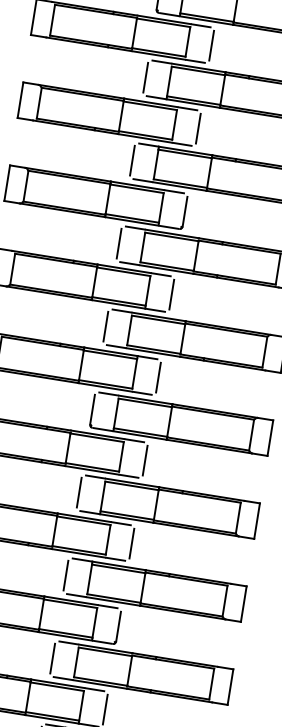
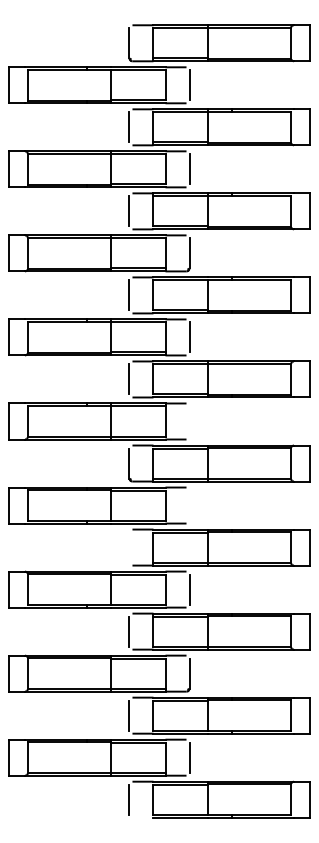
line: (158, 377) -> (189, 421), removed
line: (145, 460) -> (189, 505), removed
line: (79, 492) -> (129, 547), removed

